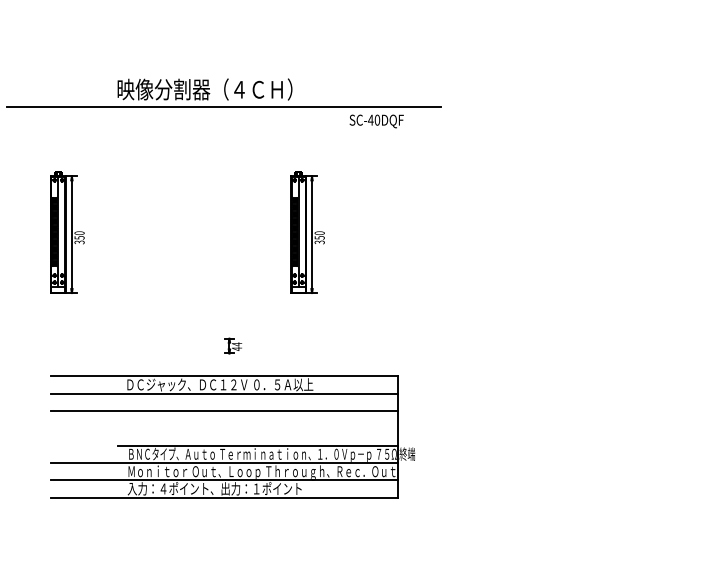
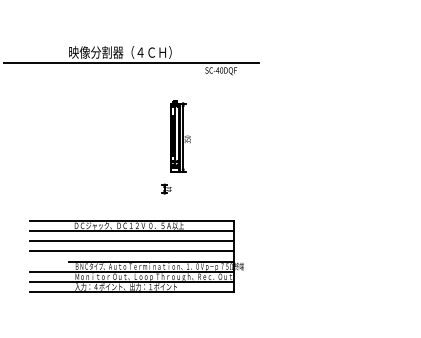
part: (67, 232) -> (39, 136), removed
part: (232, 345) -> (166, 188), moved
line: (223, 428) -> (131, 251), added

